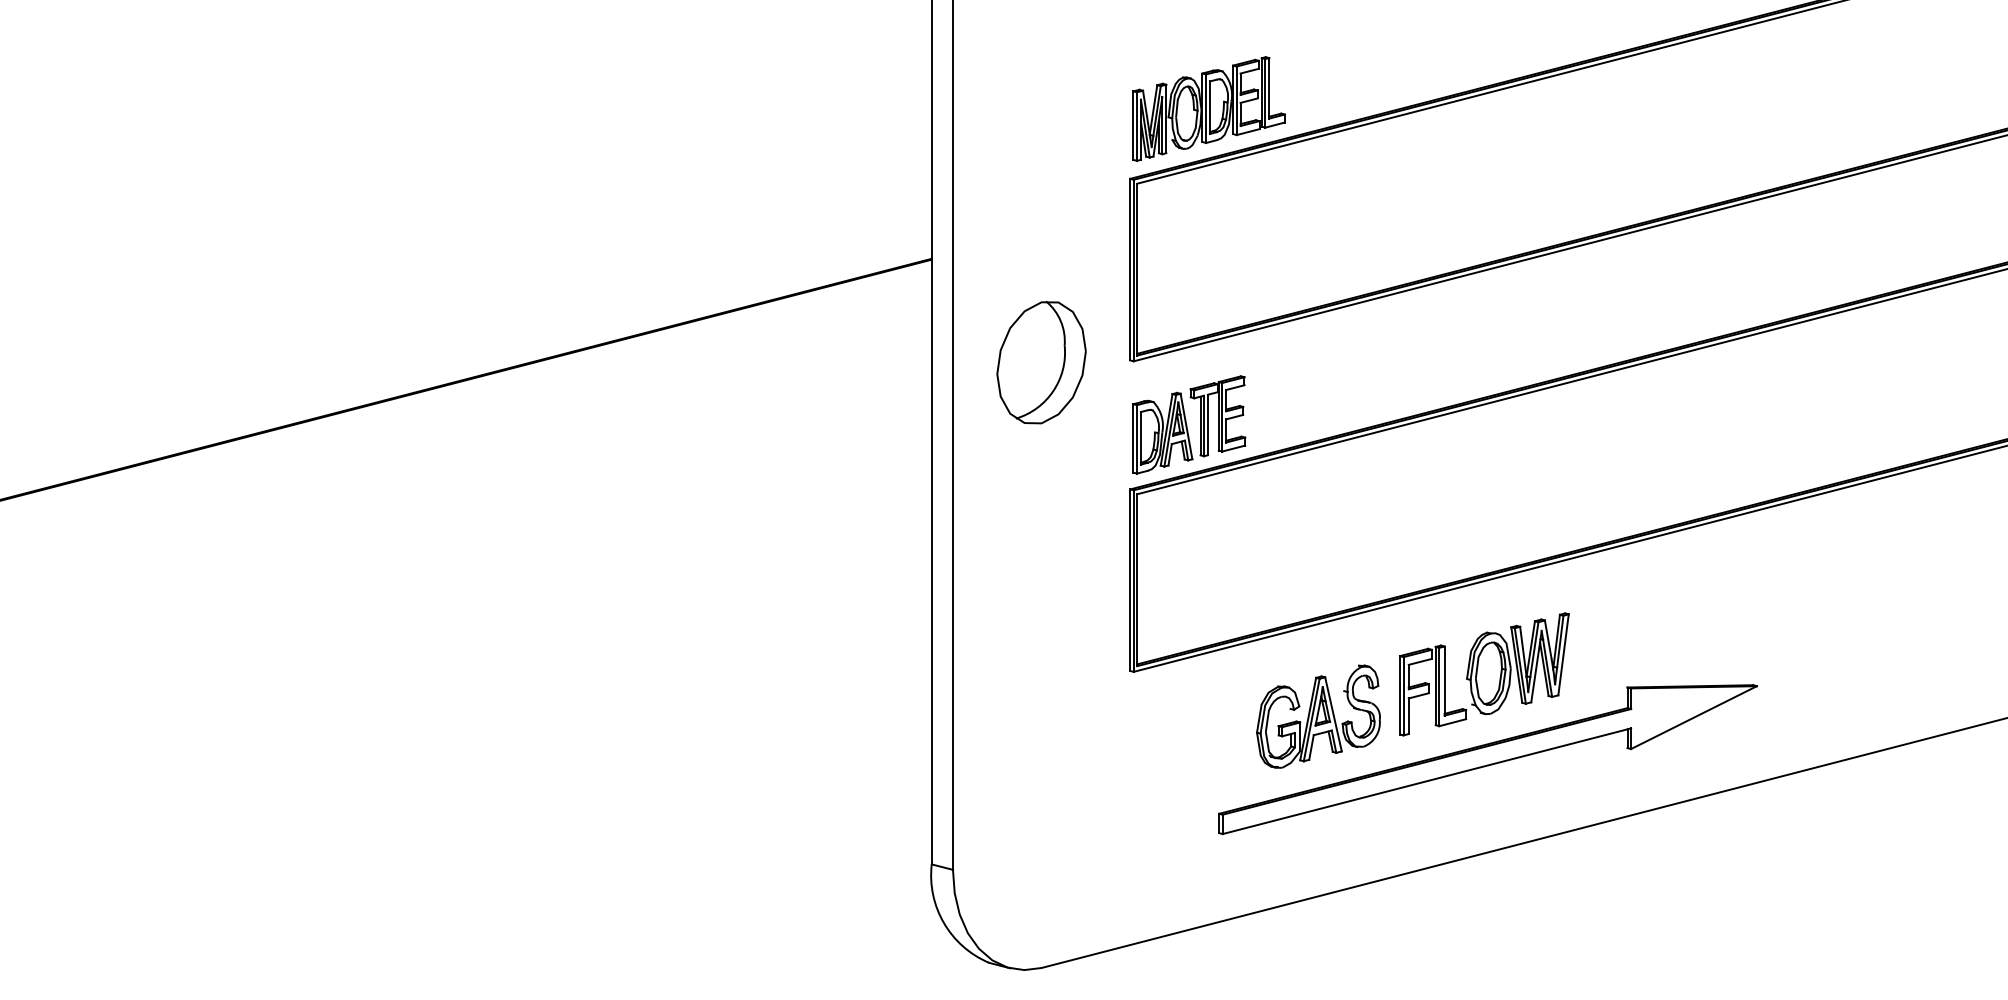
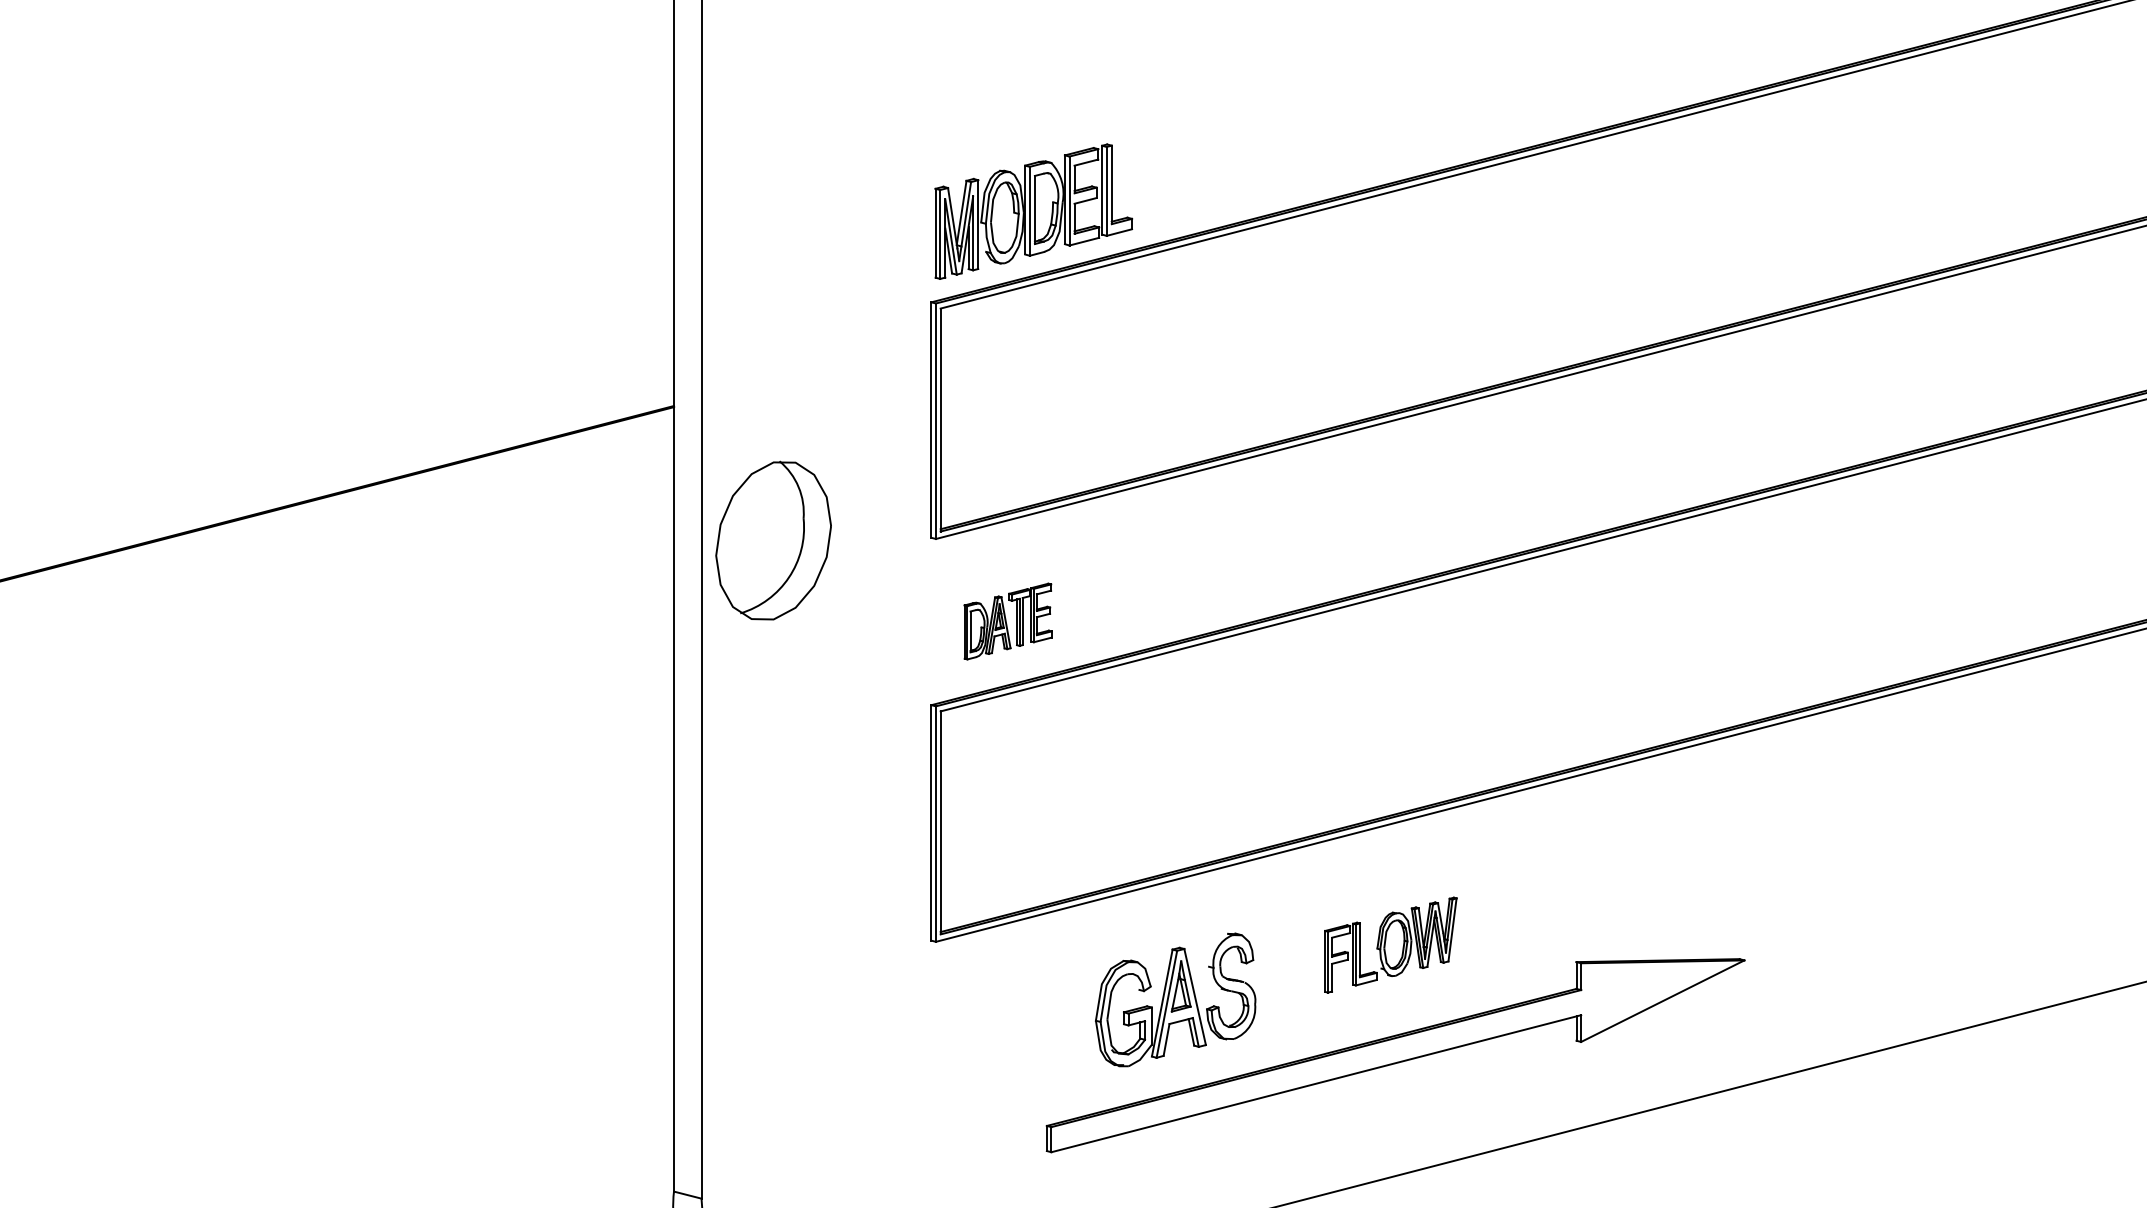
part: (1041, 362) -> (773, 540), moved
part: (1189, 424) -> (1008, 620), size x0.6
part: (1484, 674) -> (1391, 945), size x0.6

